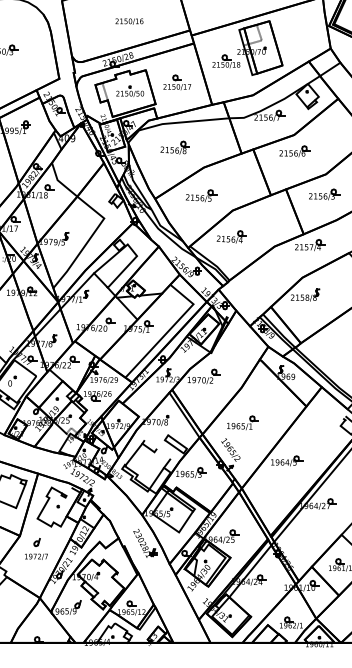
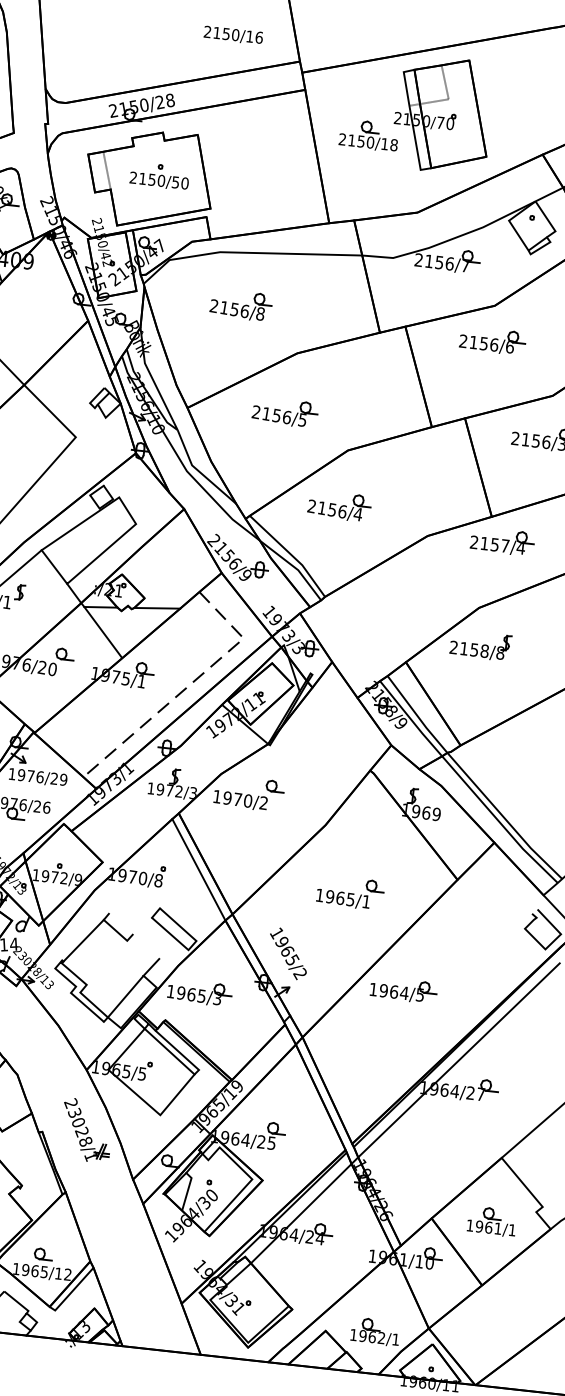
text: (129, 21) -> (233, 35), moved
part: (177, 82) -> (261, 168), removed
line: (169, 329) -> (187, 685), solid -> dashed
part: (242, 422) -> (349, 891), moved

